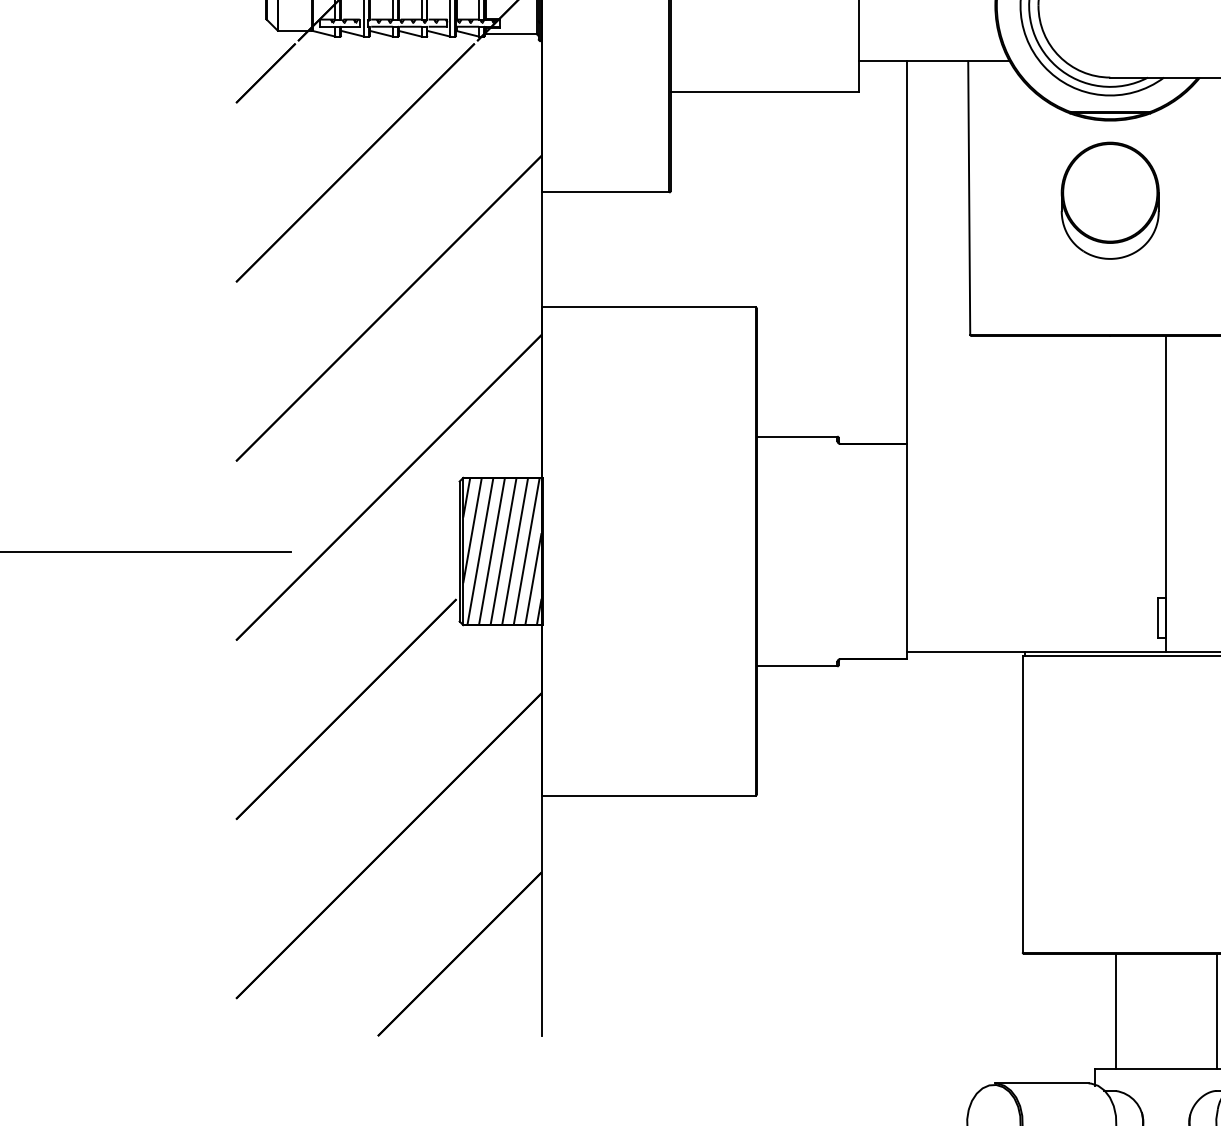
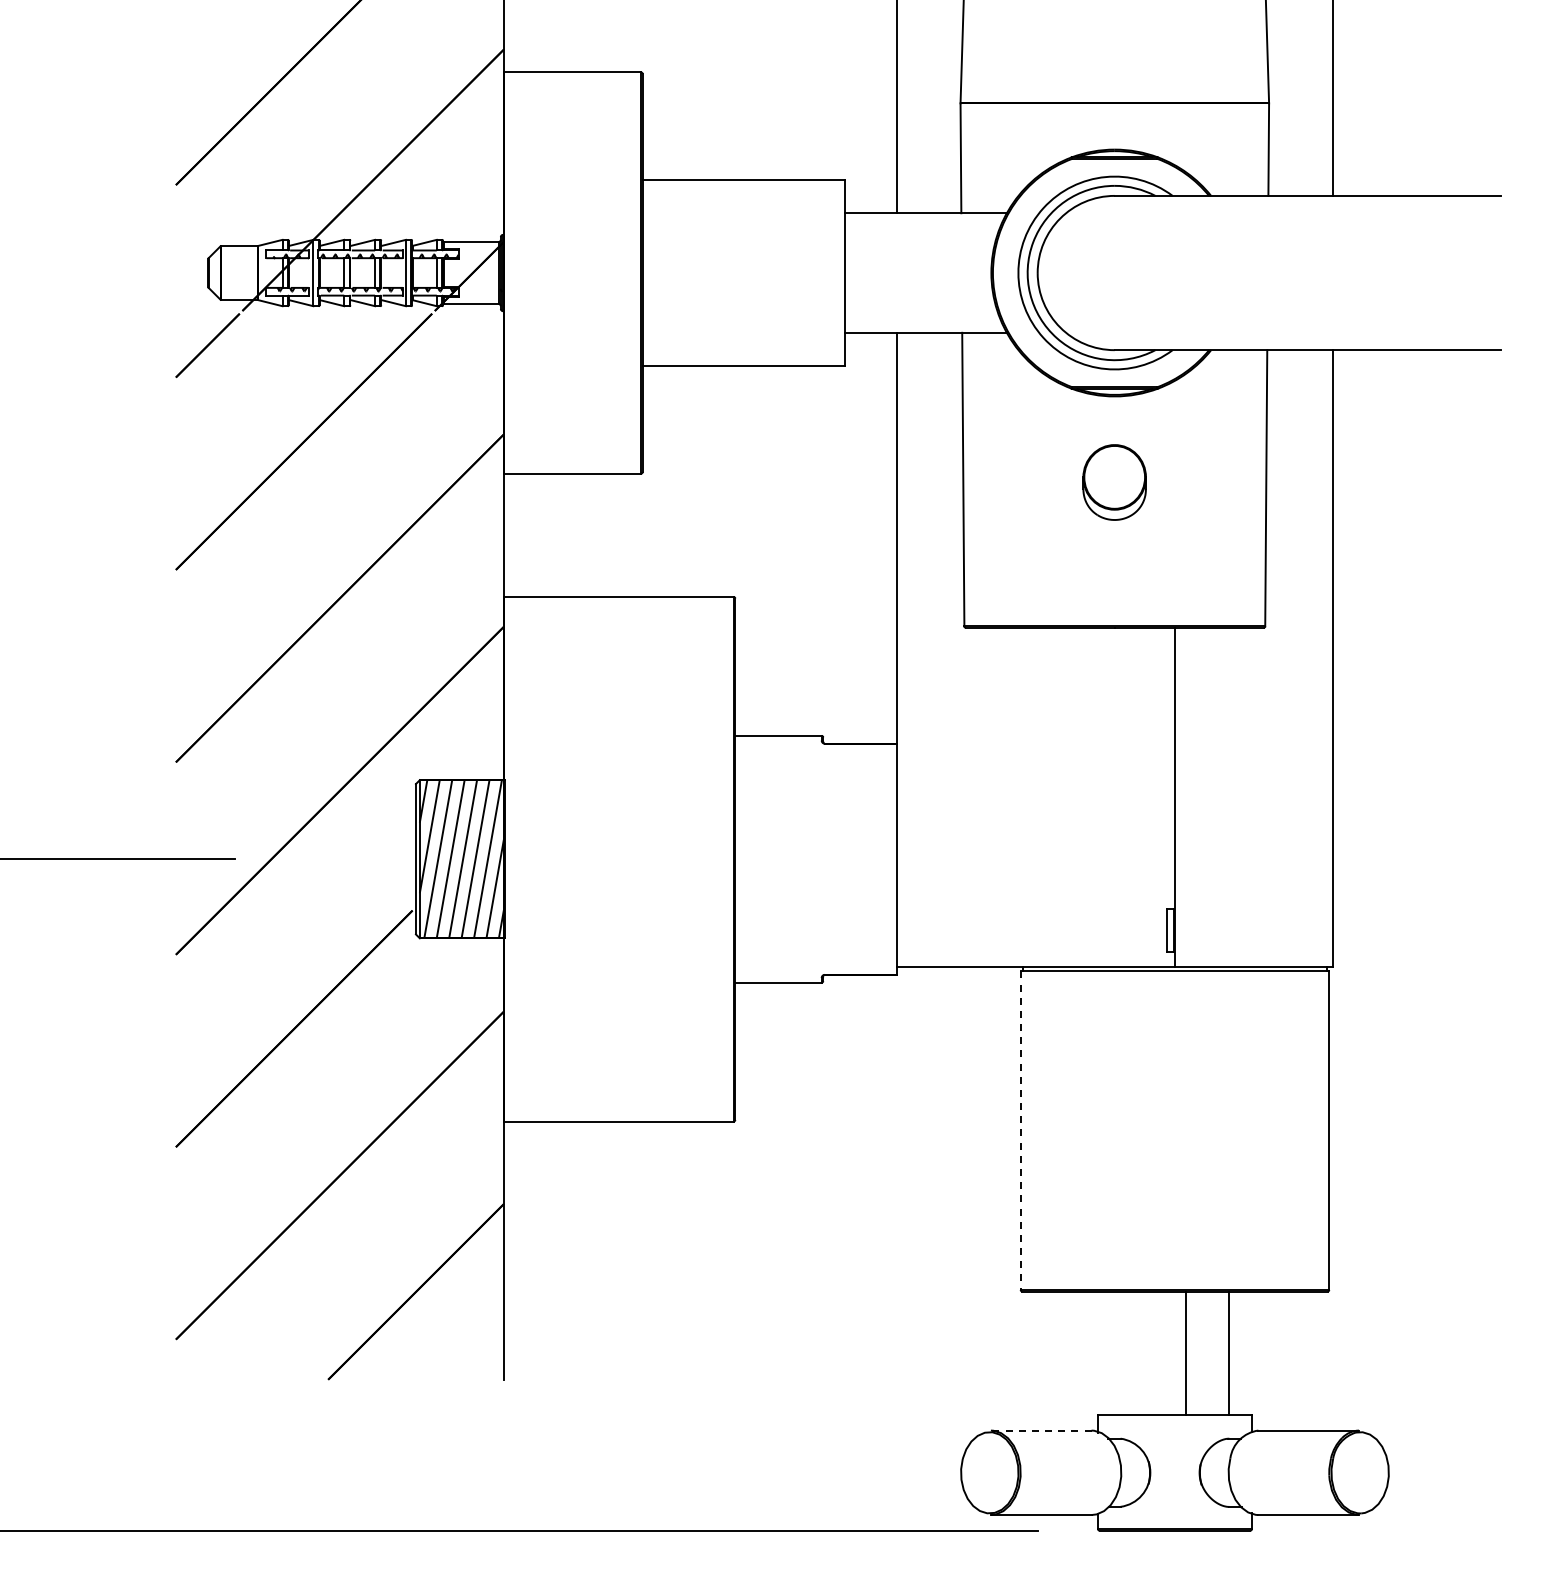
part: (1109, 200) -> (1114, 482), size x0.6
line: (1022, 804) -> (1020, 1131), solid -> dashed
line: (1115, 1010) -> (1185, 1352), moved
line: (1041, 1083) -> (1040, 1430), solid -> dashed

